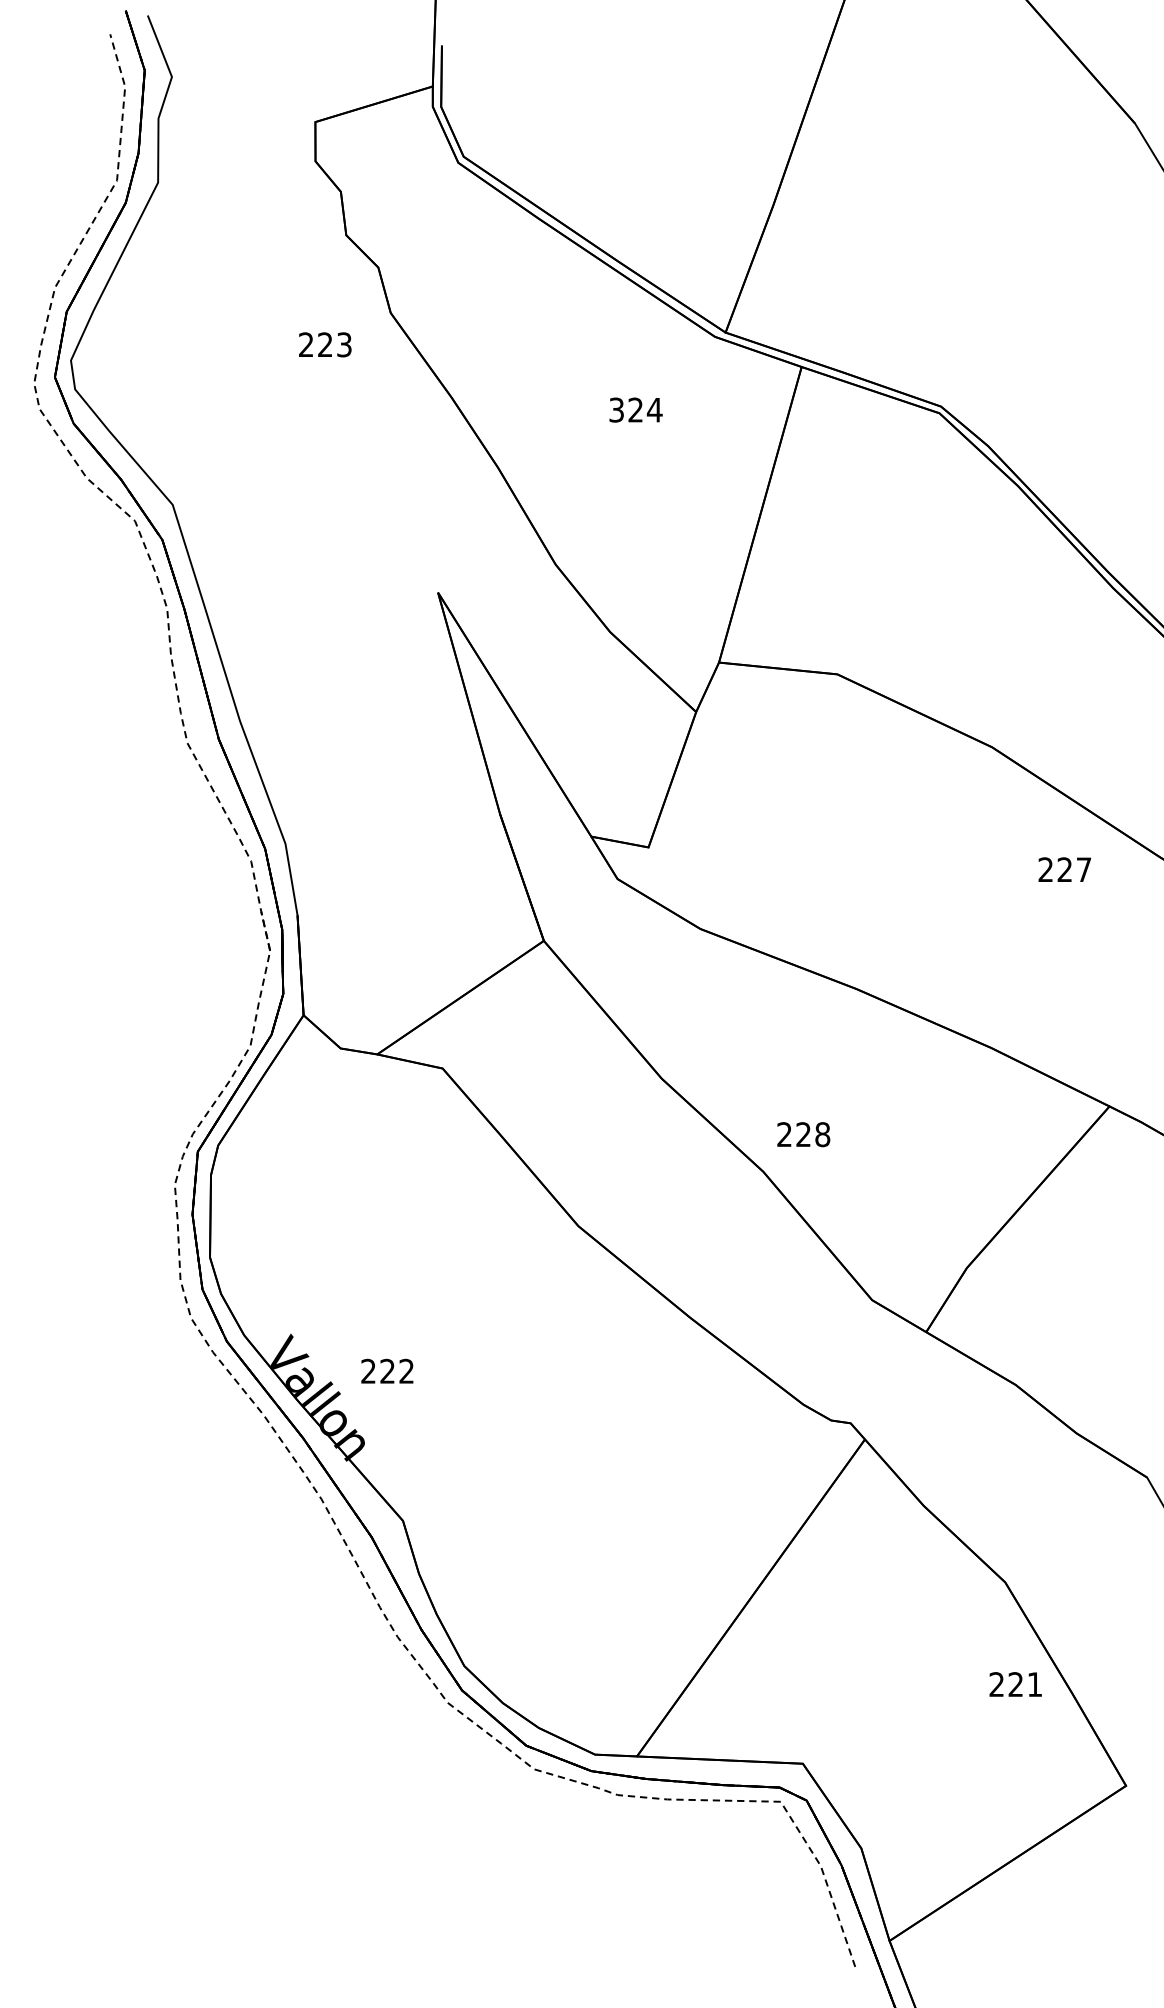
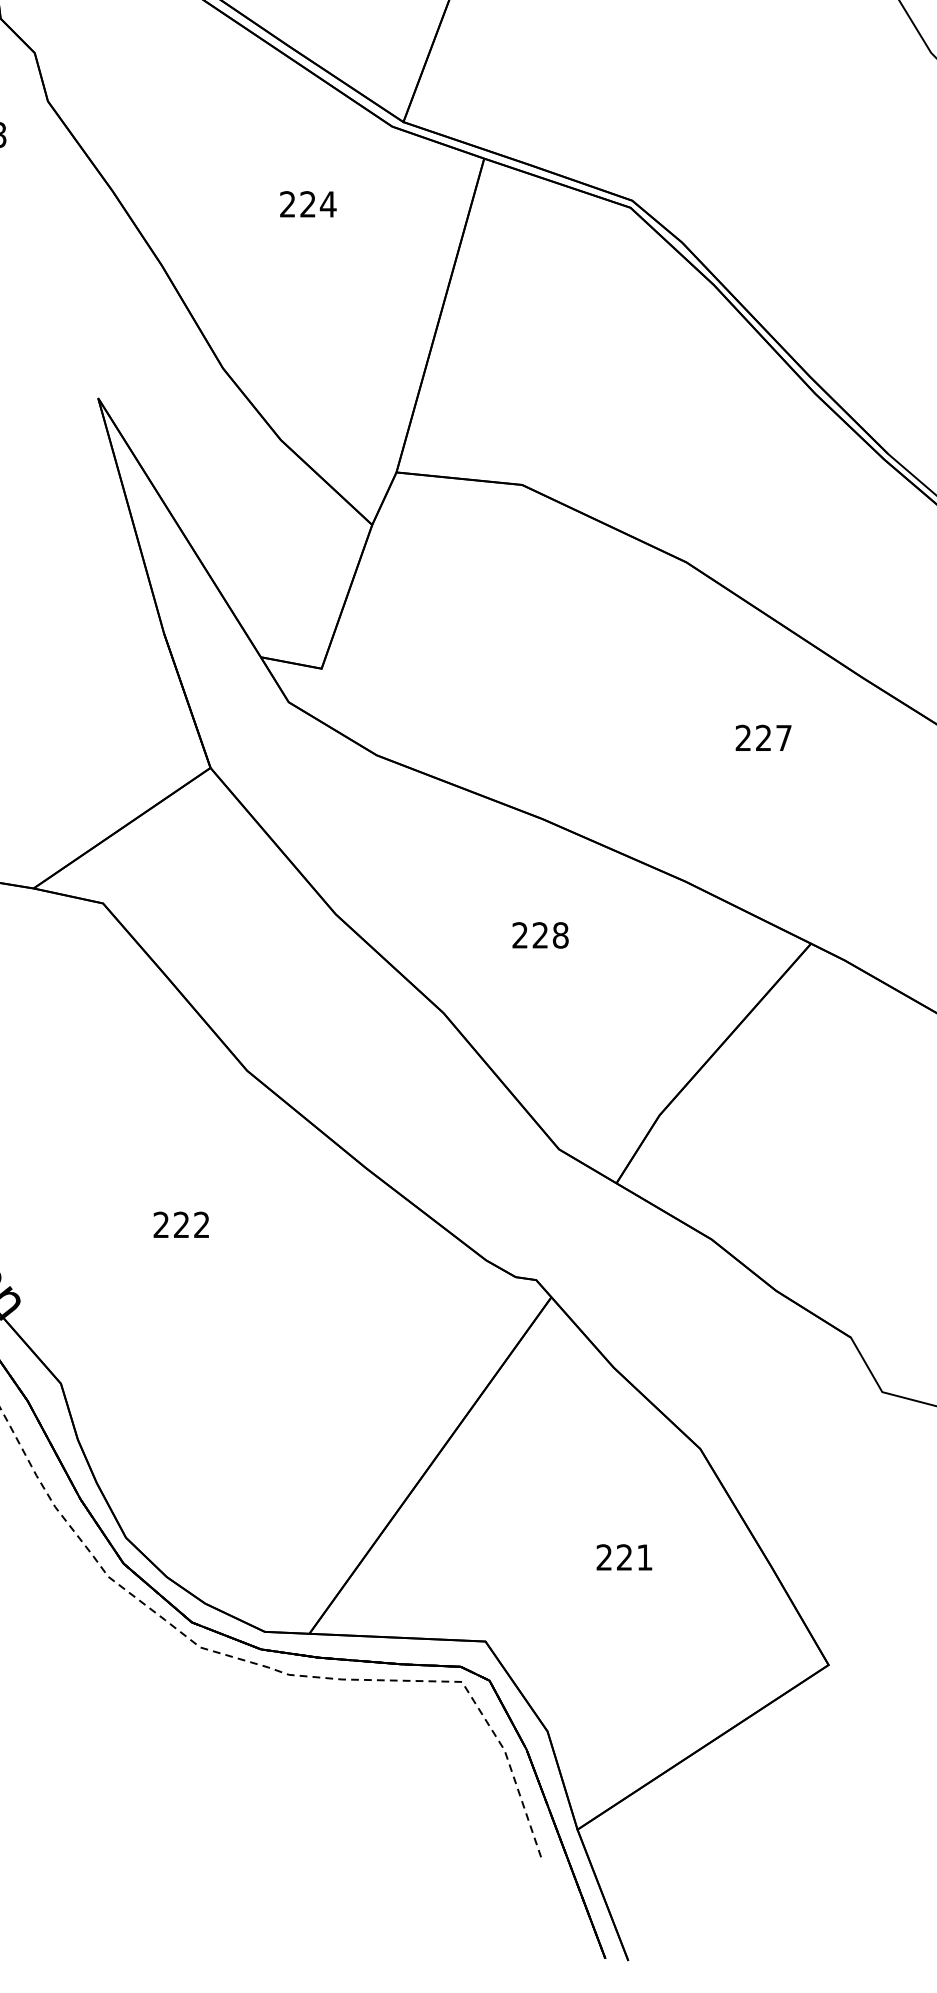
text: (616, 410) -> (287, 204), 324 -> 224
text: (1064, 869) -> (763, 737), moved
text: (803, 1134) -> (540, 935), moved
text: (387, 1370) -> (181, 1224), moved
text: (1015, 1684) -> (624, 1557), moved

